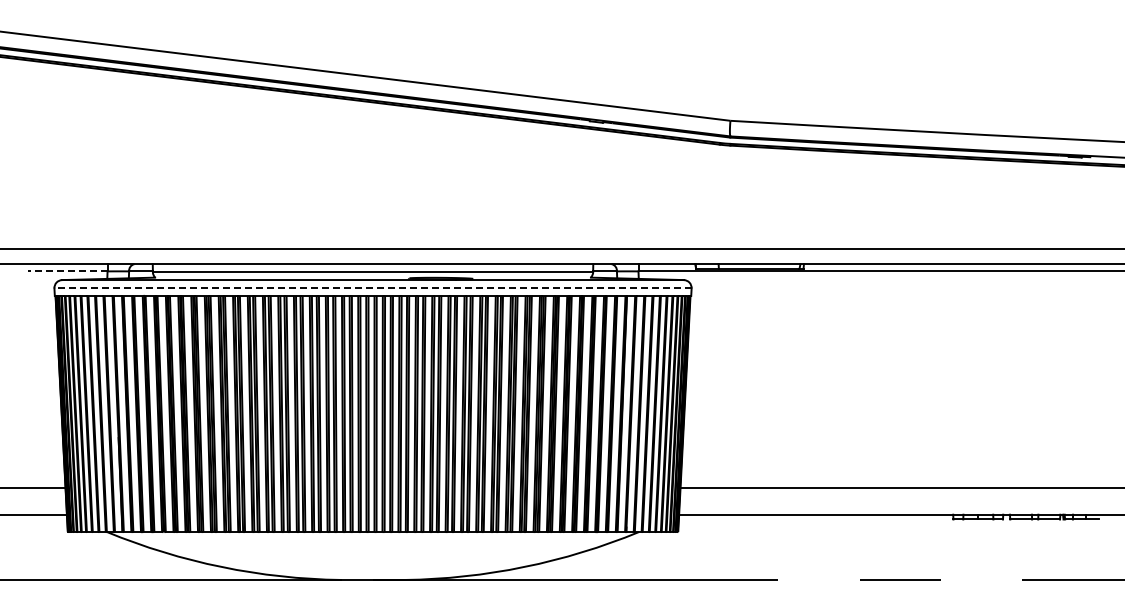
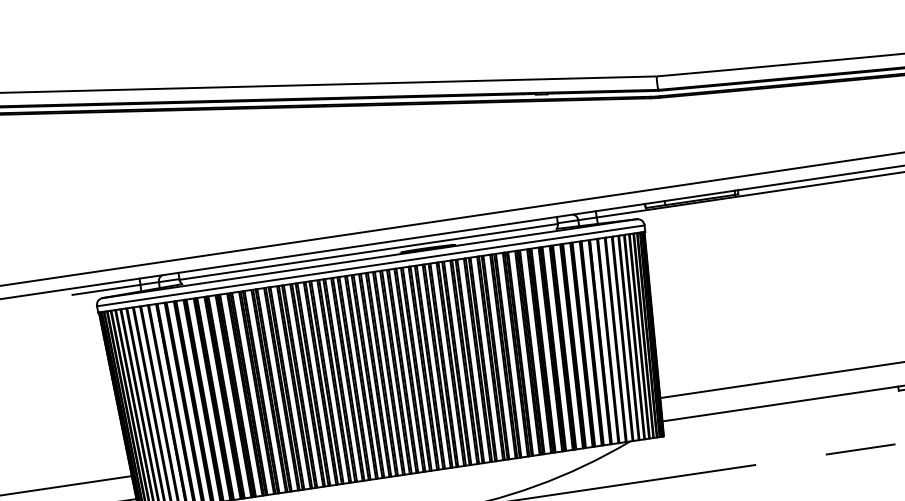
line: (68, 271) -> (106, 289), dashed -> solid
line: (373, 288) -> (371, 265), dashed -> solid

